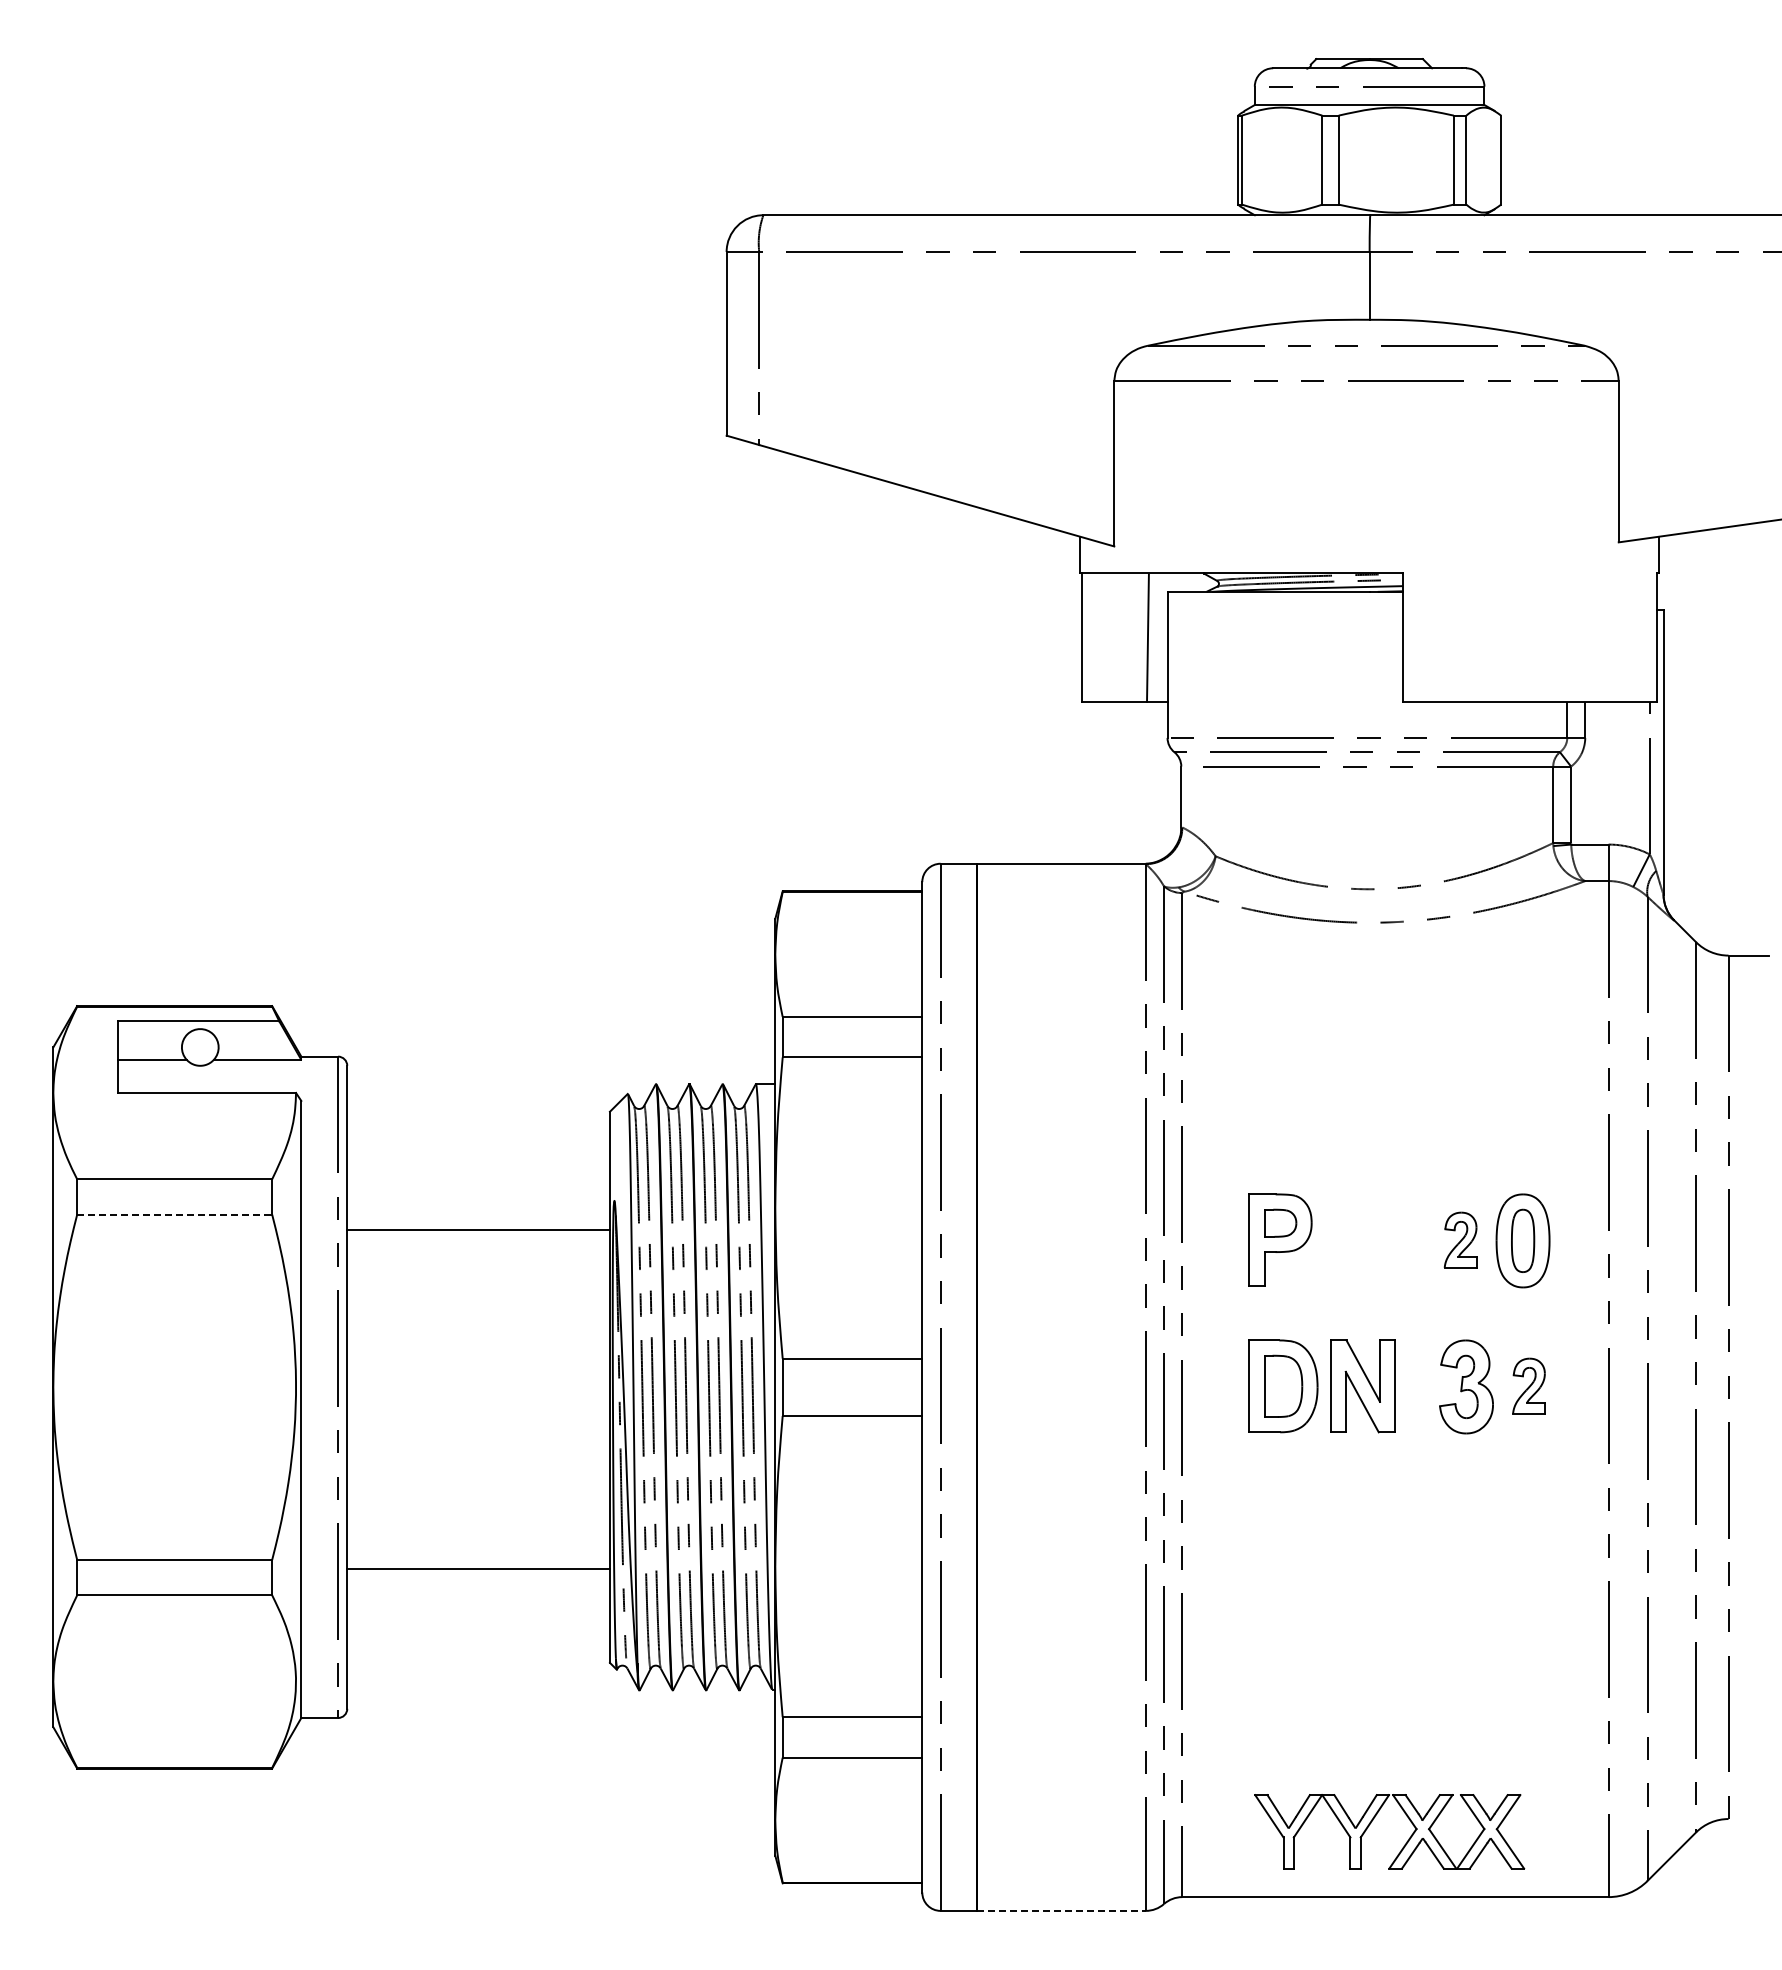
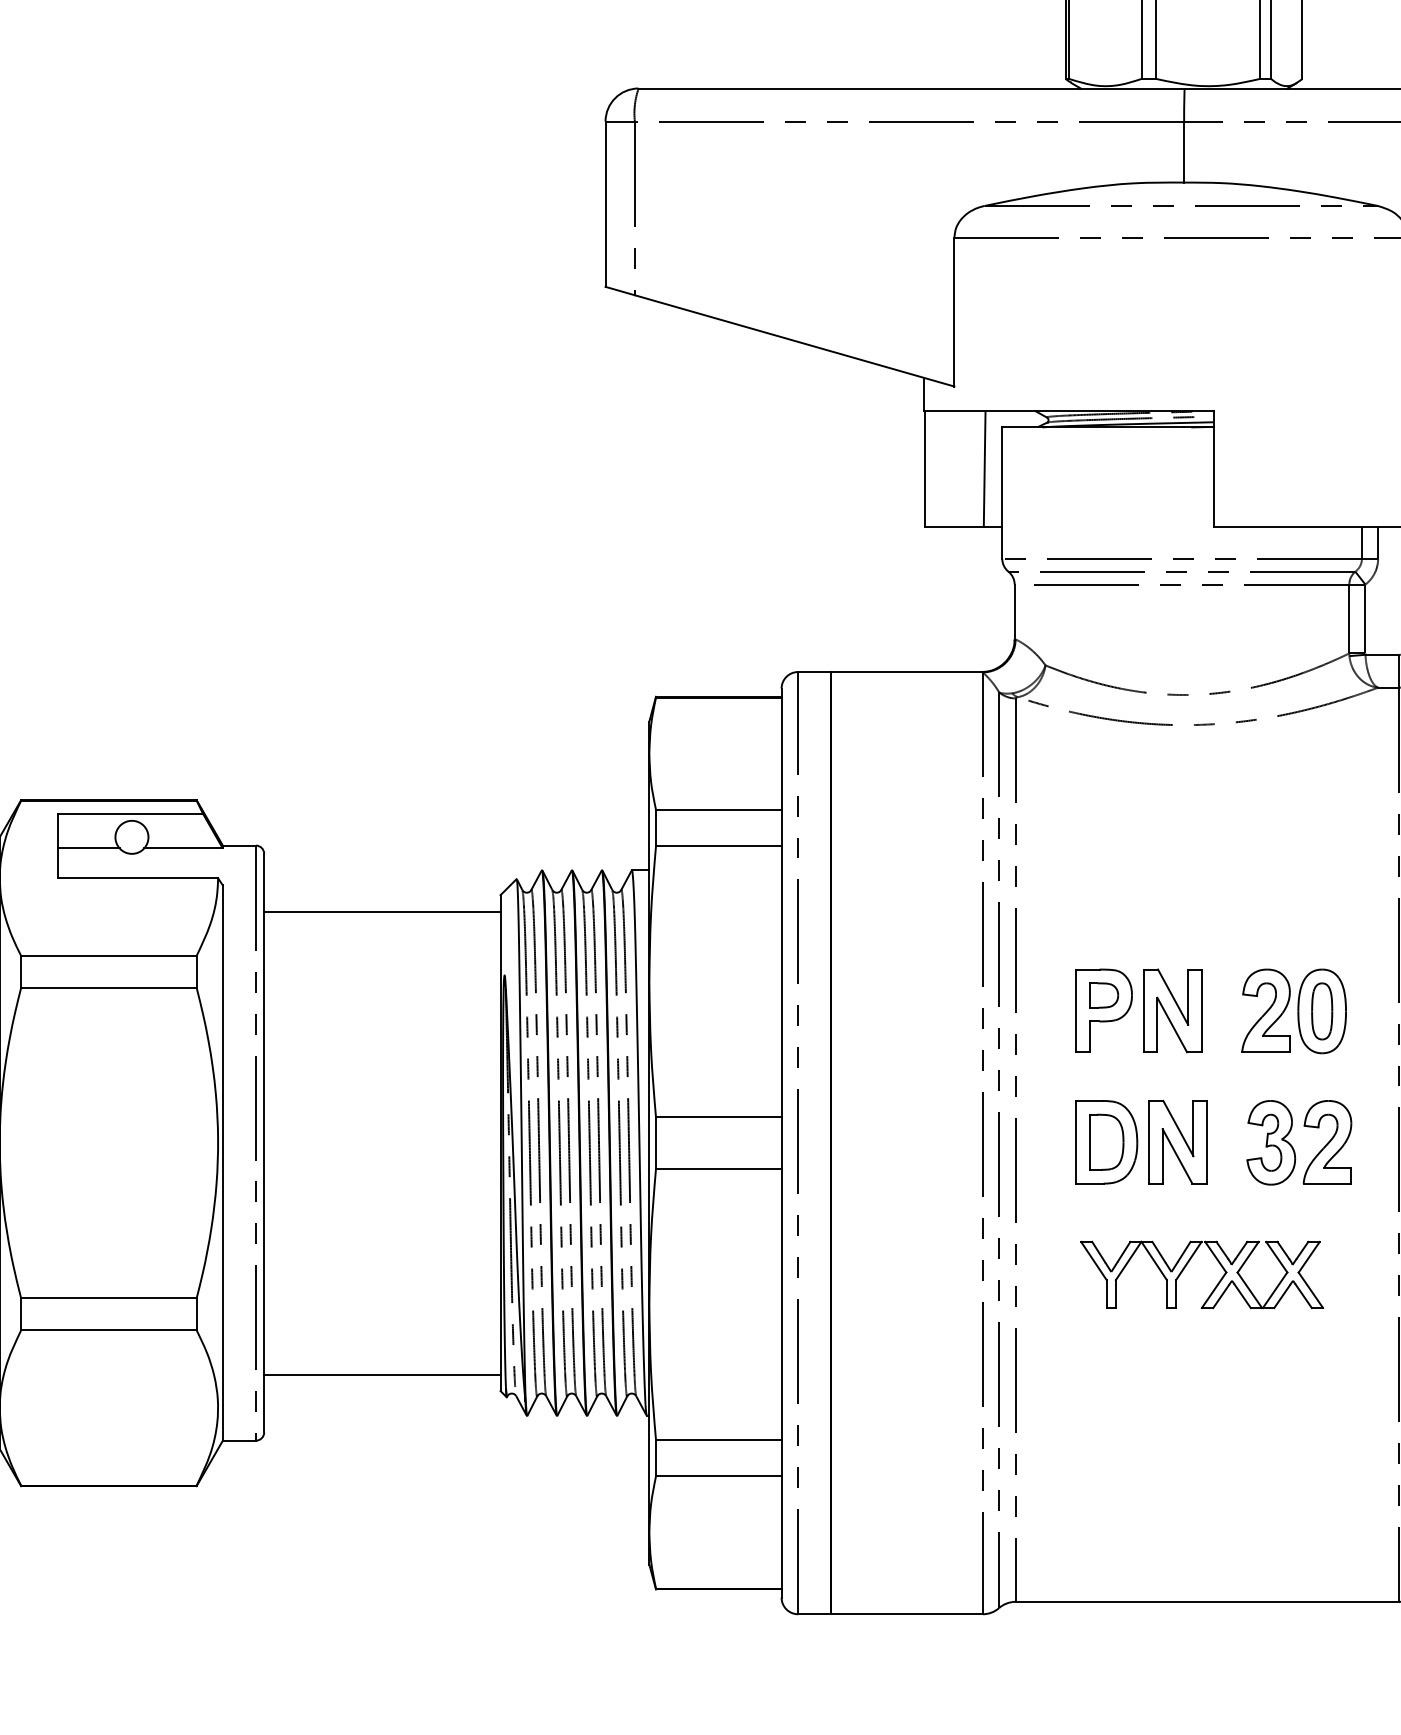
line: (175, 1214) -> (109, 987), dashed -> solid
line: (478, 1230) -> (382, 912), moved
part: (1460, 1239) -> (1265, 1010), size x1.67
part: (1356, 1240) -> (1172, 1011), added
part: (1528, 1385) -> (1327, 1141), size x1.67
line: (478, 1568) -> (382, 1374), moved
part: (1373, 1820) -> (1187, 1264), moved
line: (1062, 1910) -> (907, 1613), dashed -> solid

